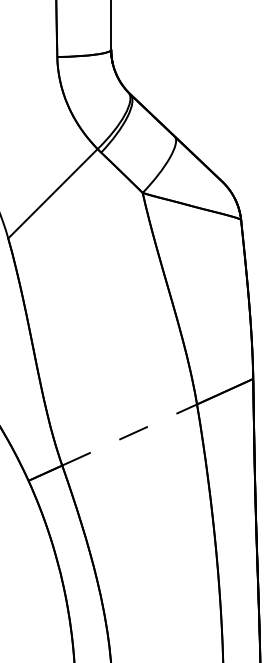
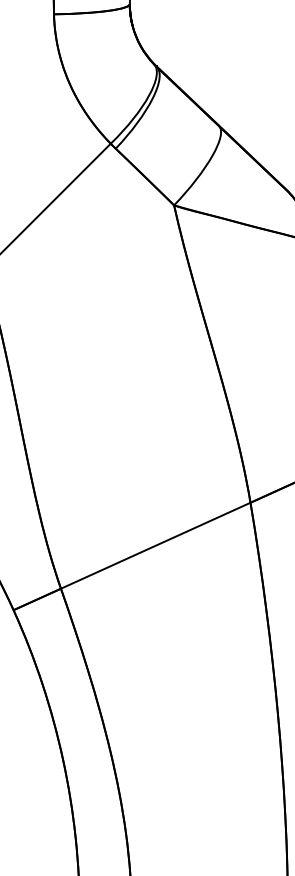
line: (130, 434) -> (156, 545), dashed -> solid

